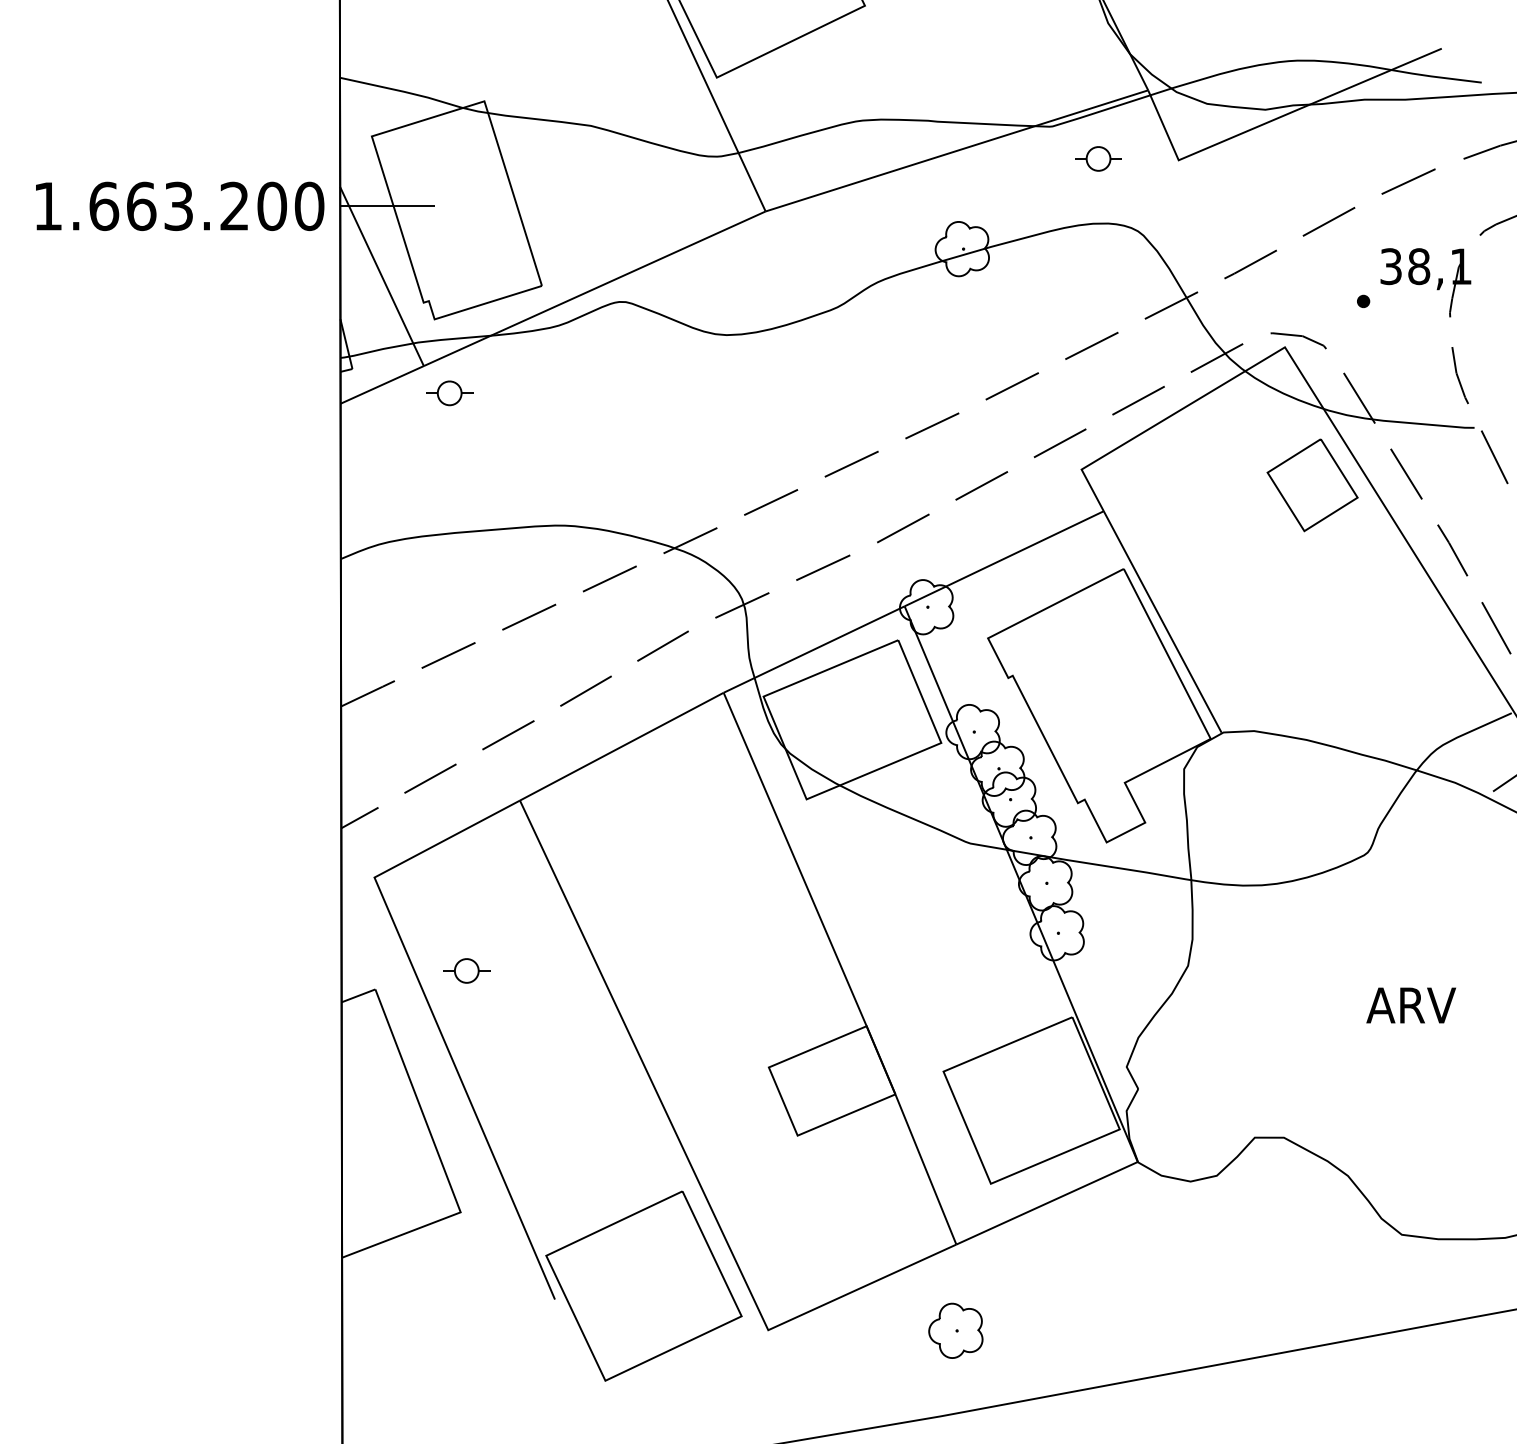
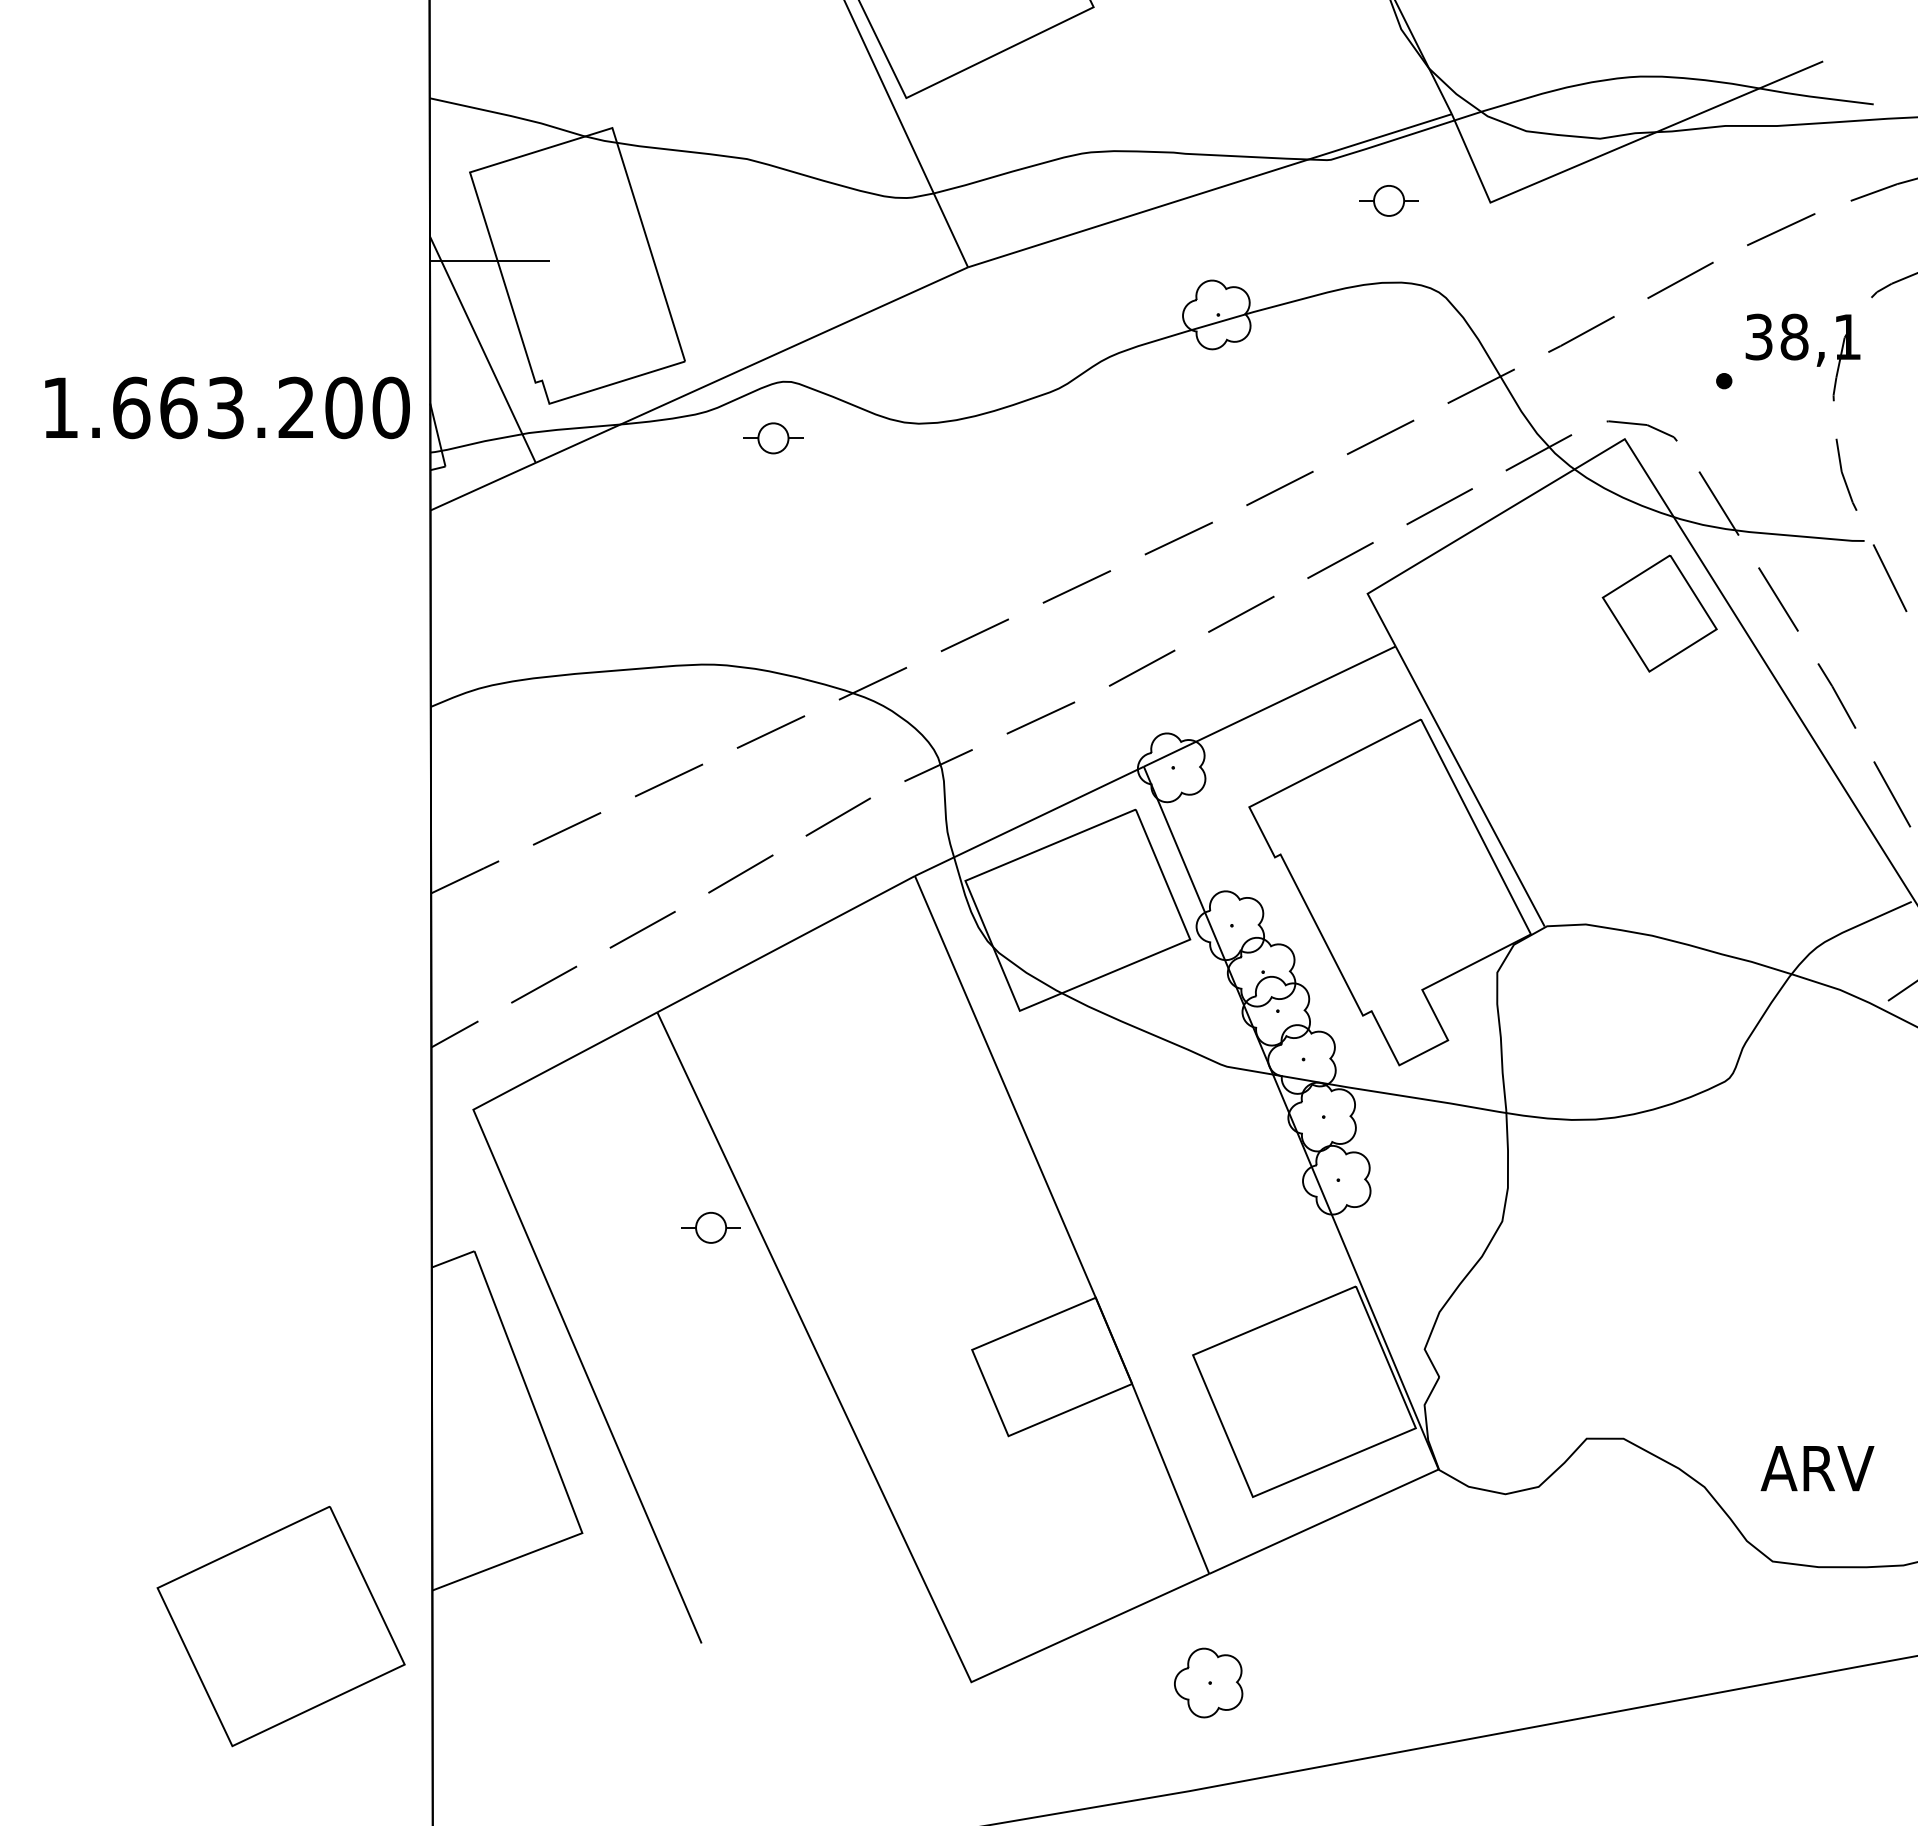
text: (180, 206) -> (227, 407), moved
part: (449, 393) -> (773, 438), moved
part: (466, 970) -> (710, 1227), moved
text: (1411, 1005) -> (1817, 1468), moved
part: (643, 1286) -> (280, 1626), moved

